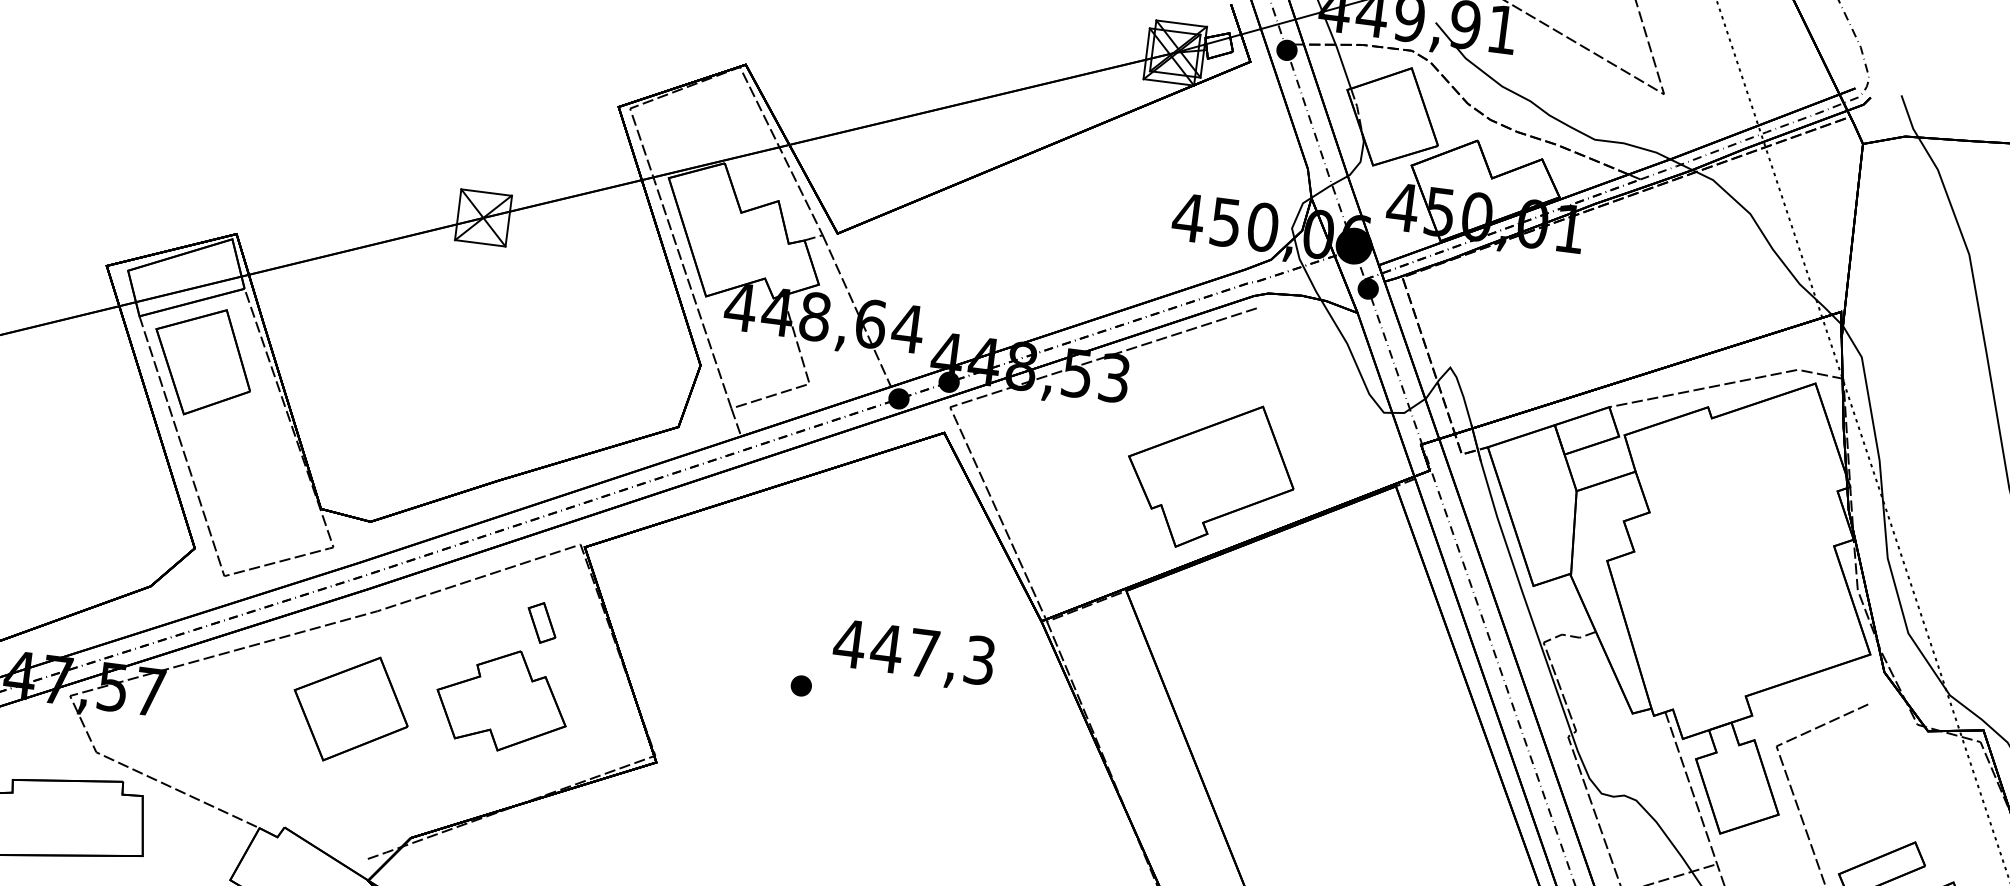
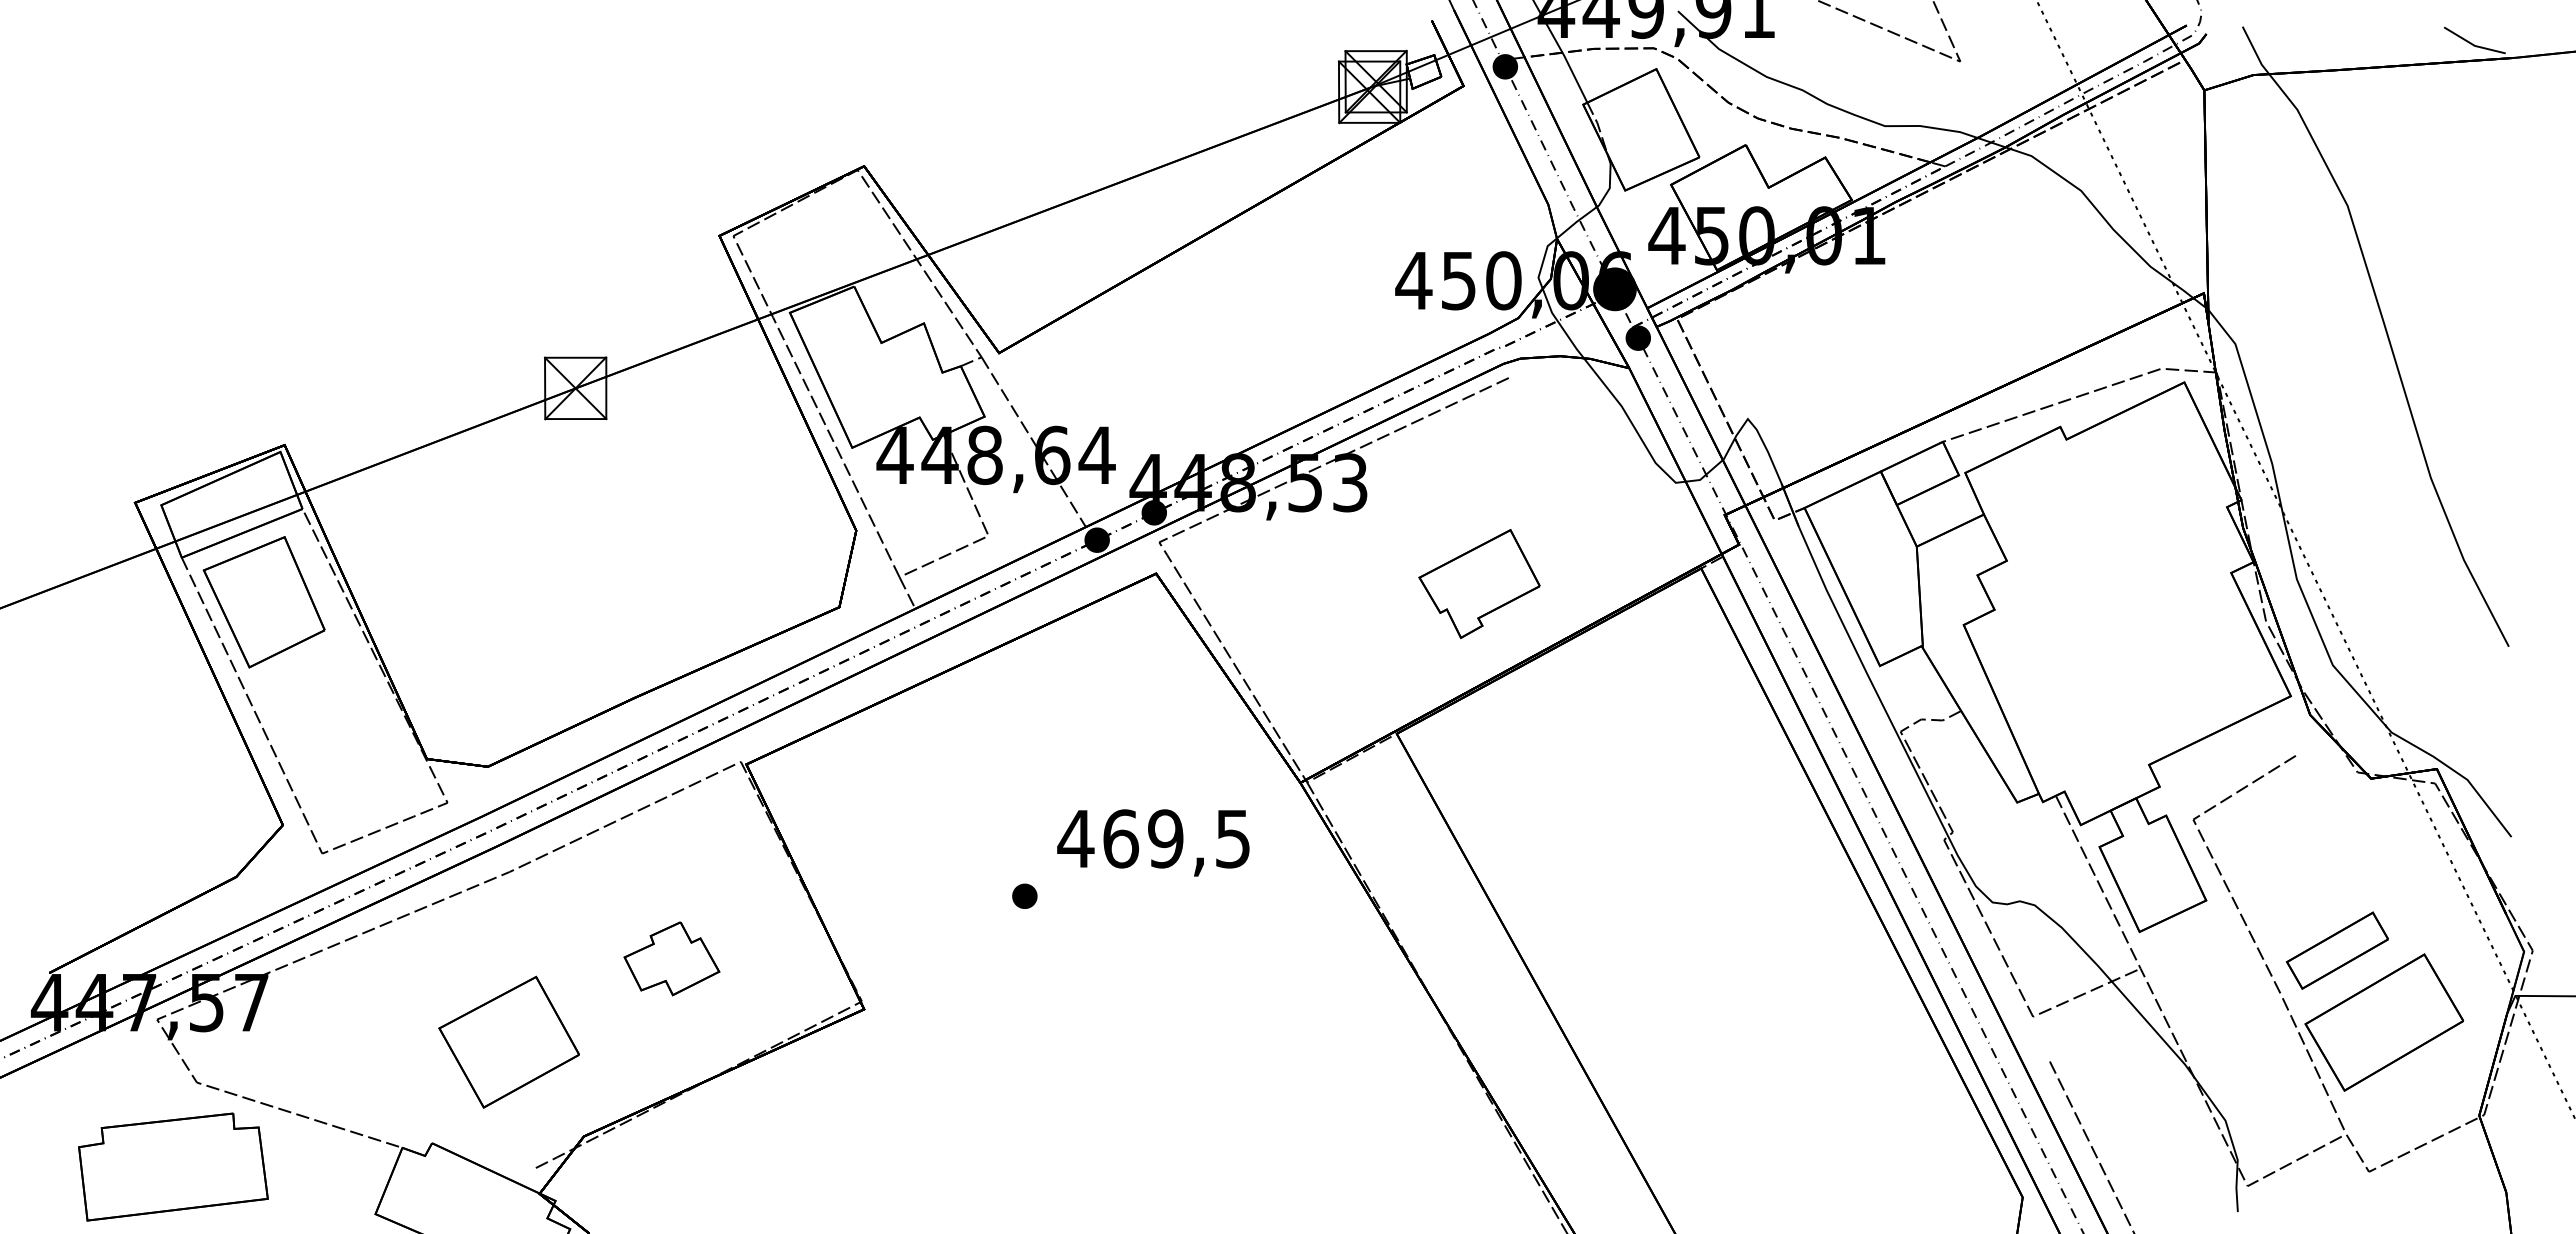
part: (1210, 475) -> (1479, 583), size x0.6
part: (541, 622) -> (706, 860), removed
text: (932, 654) -> (1175, 838), 447,3 -> 469,5
part: (502, 699) -> (671, 958), size x0.6
part: (350, 708) -> (508, 1041), moved

